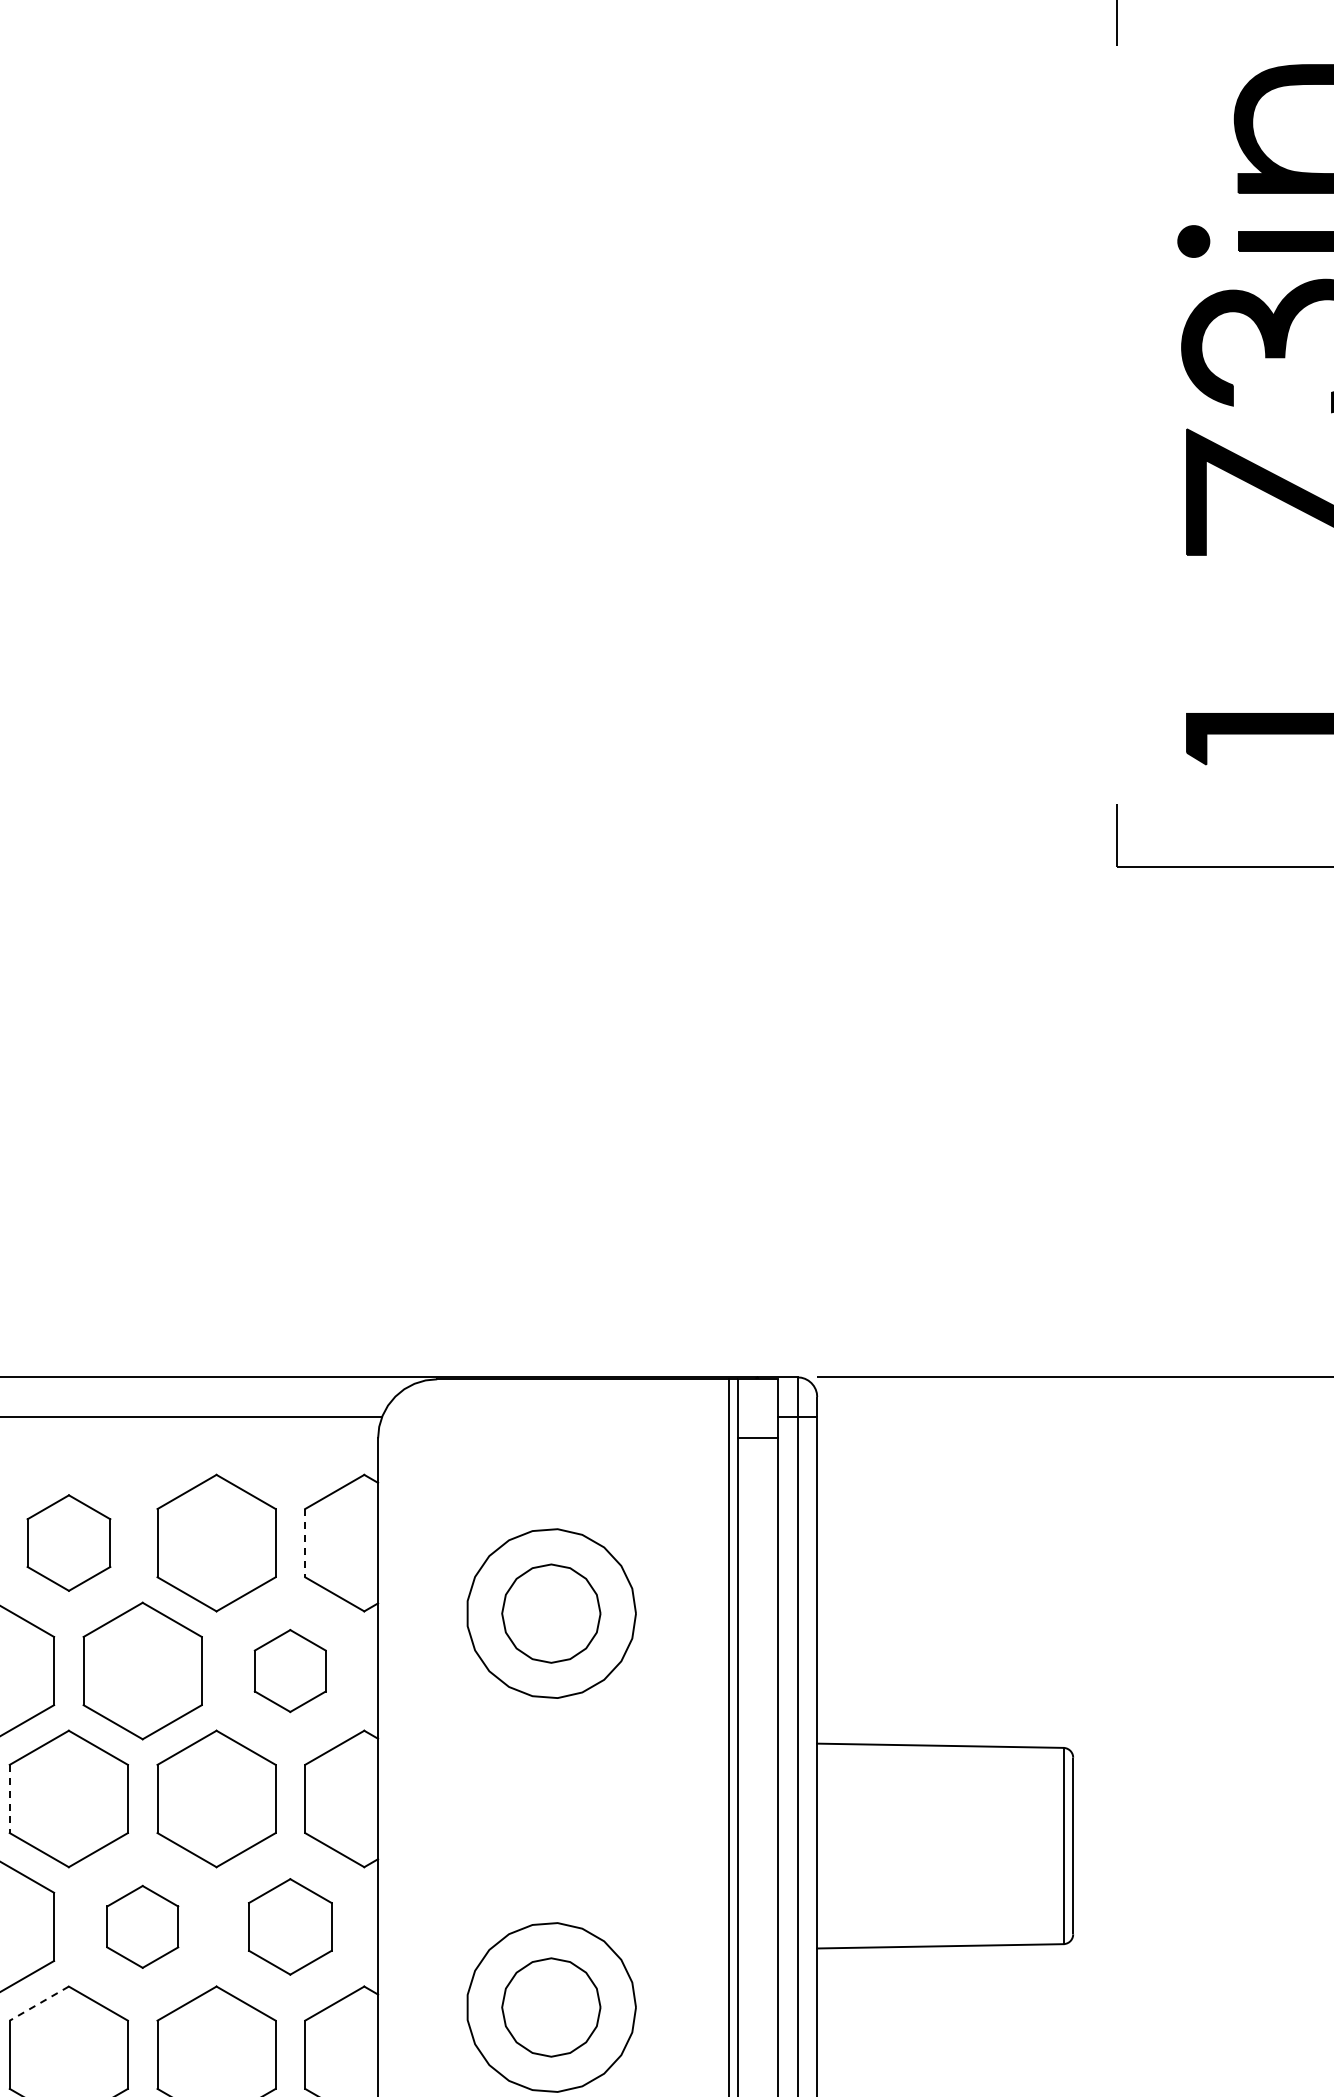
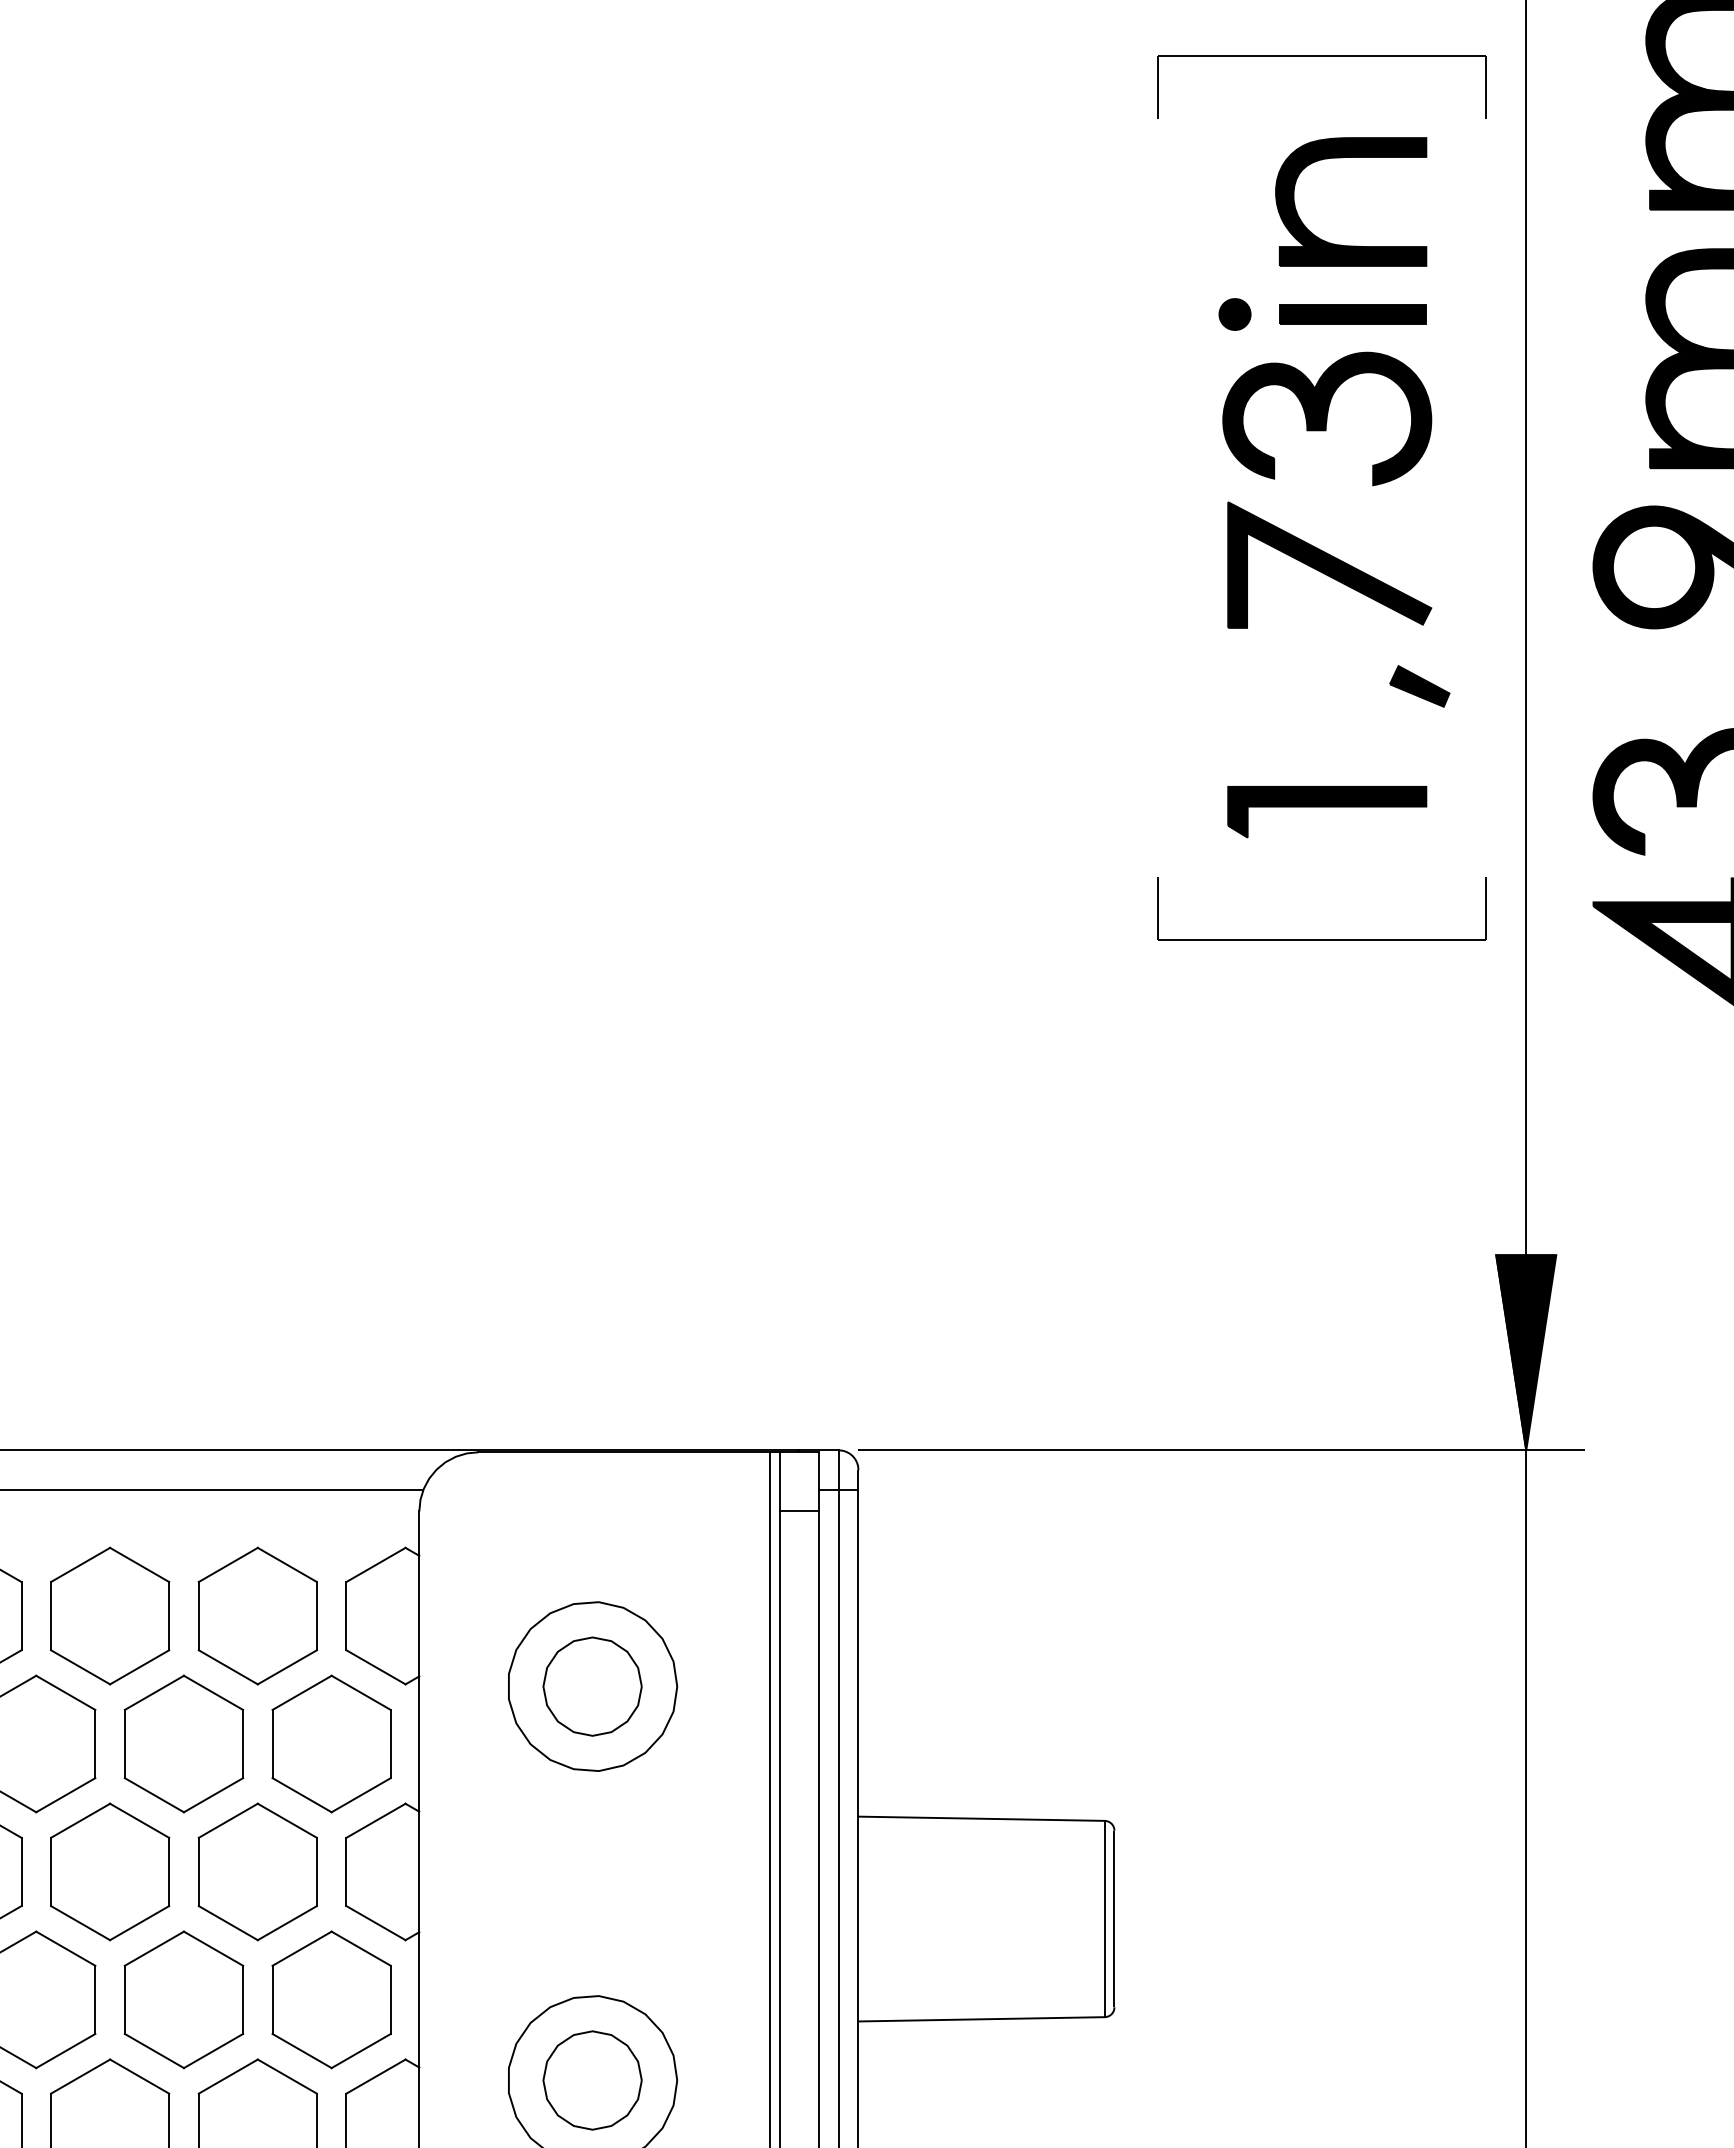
part: (69, 1542) -> (110, 1615), size x1.43
line: (305, 1543) -> (346, 1616), dashed -> solid
part: (290, 1670) -> (331, 1743), size x1.67
line: (10, 1799) -> (51, 1872), dashed -> solid
part: (142, 1926) -> (183, 1999), size x1.67
part: (290, 1926) -> (331, 1999), size x1.43
line: (39, 2003) -> (80, 2076), dashed -> solid

